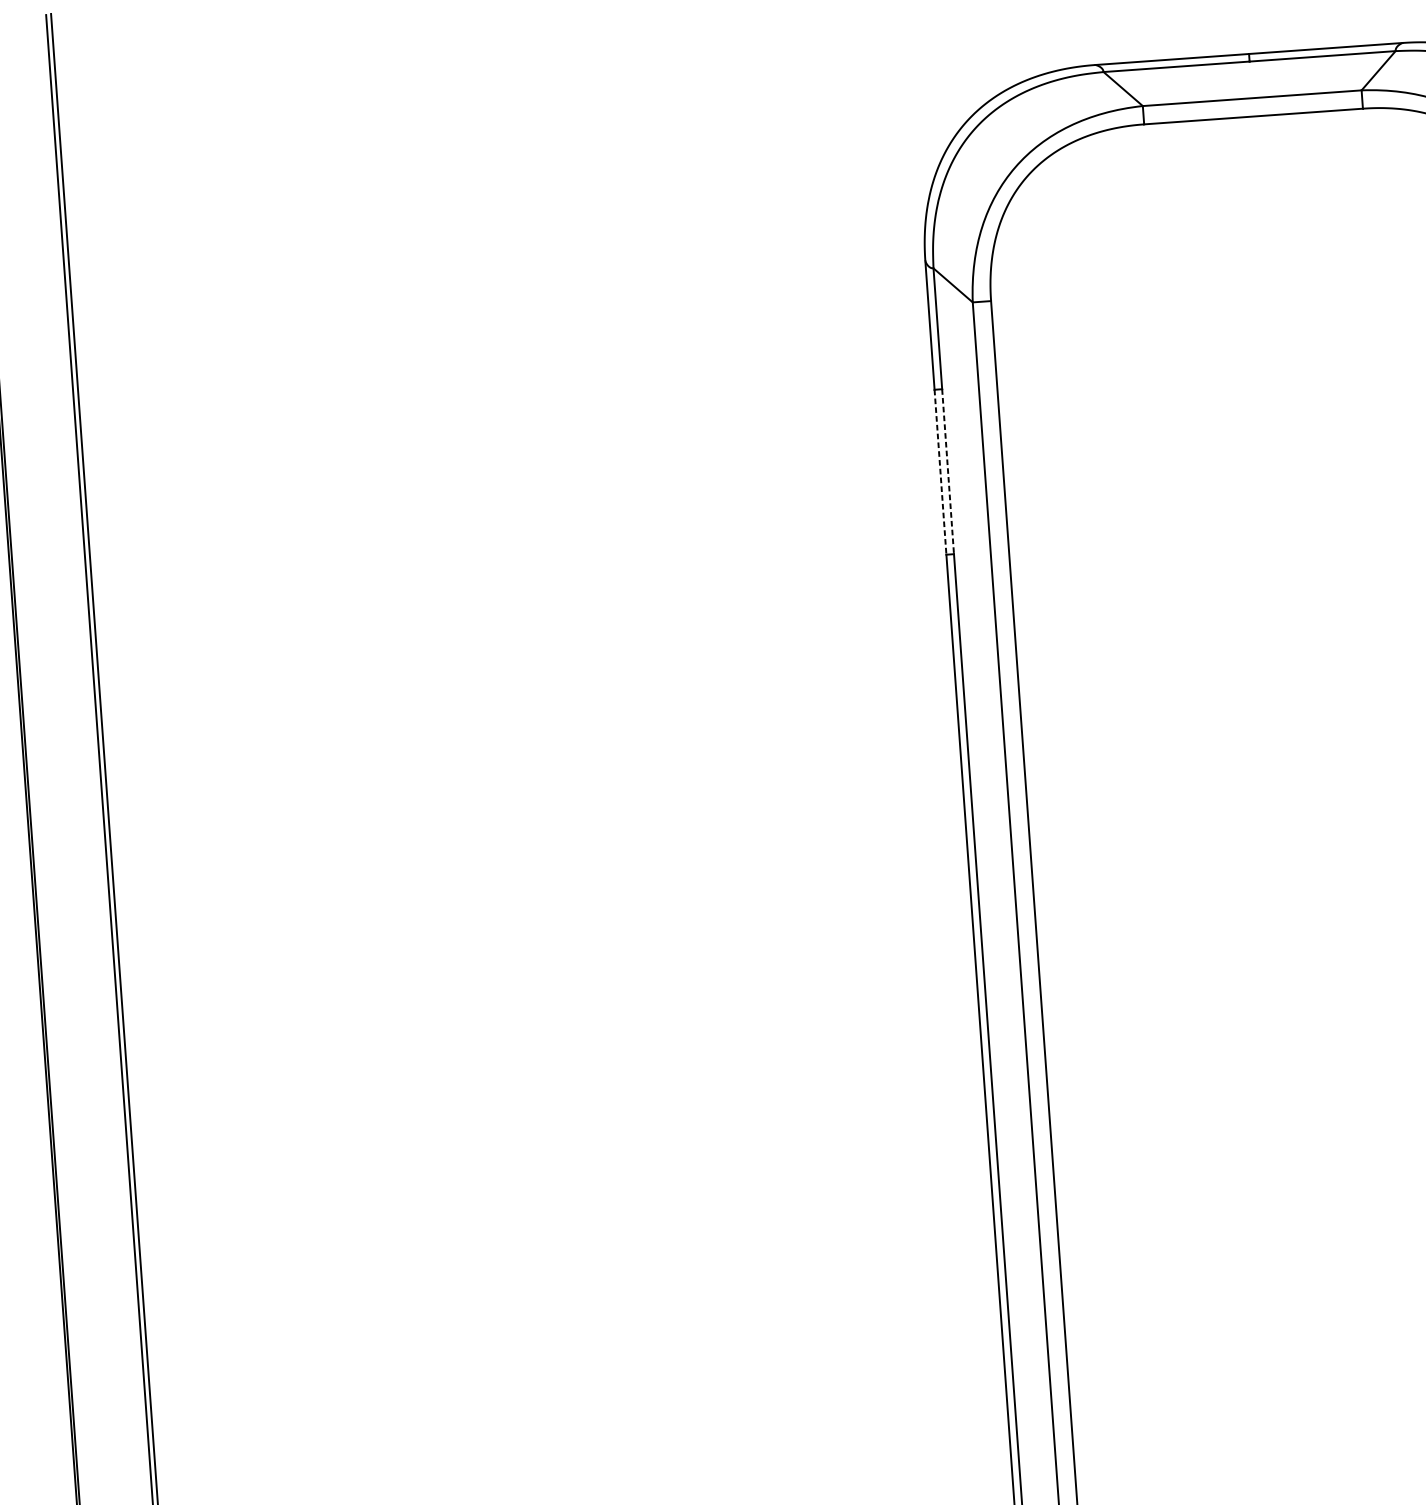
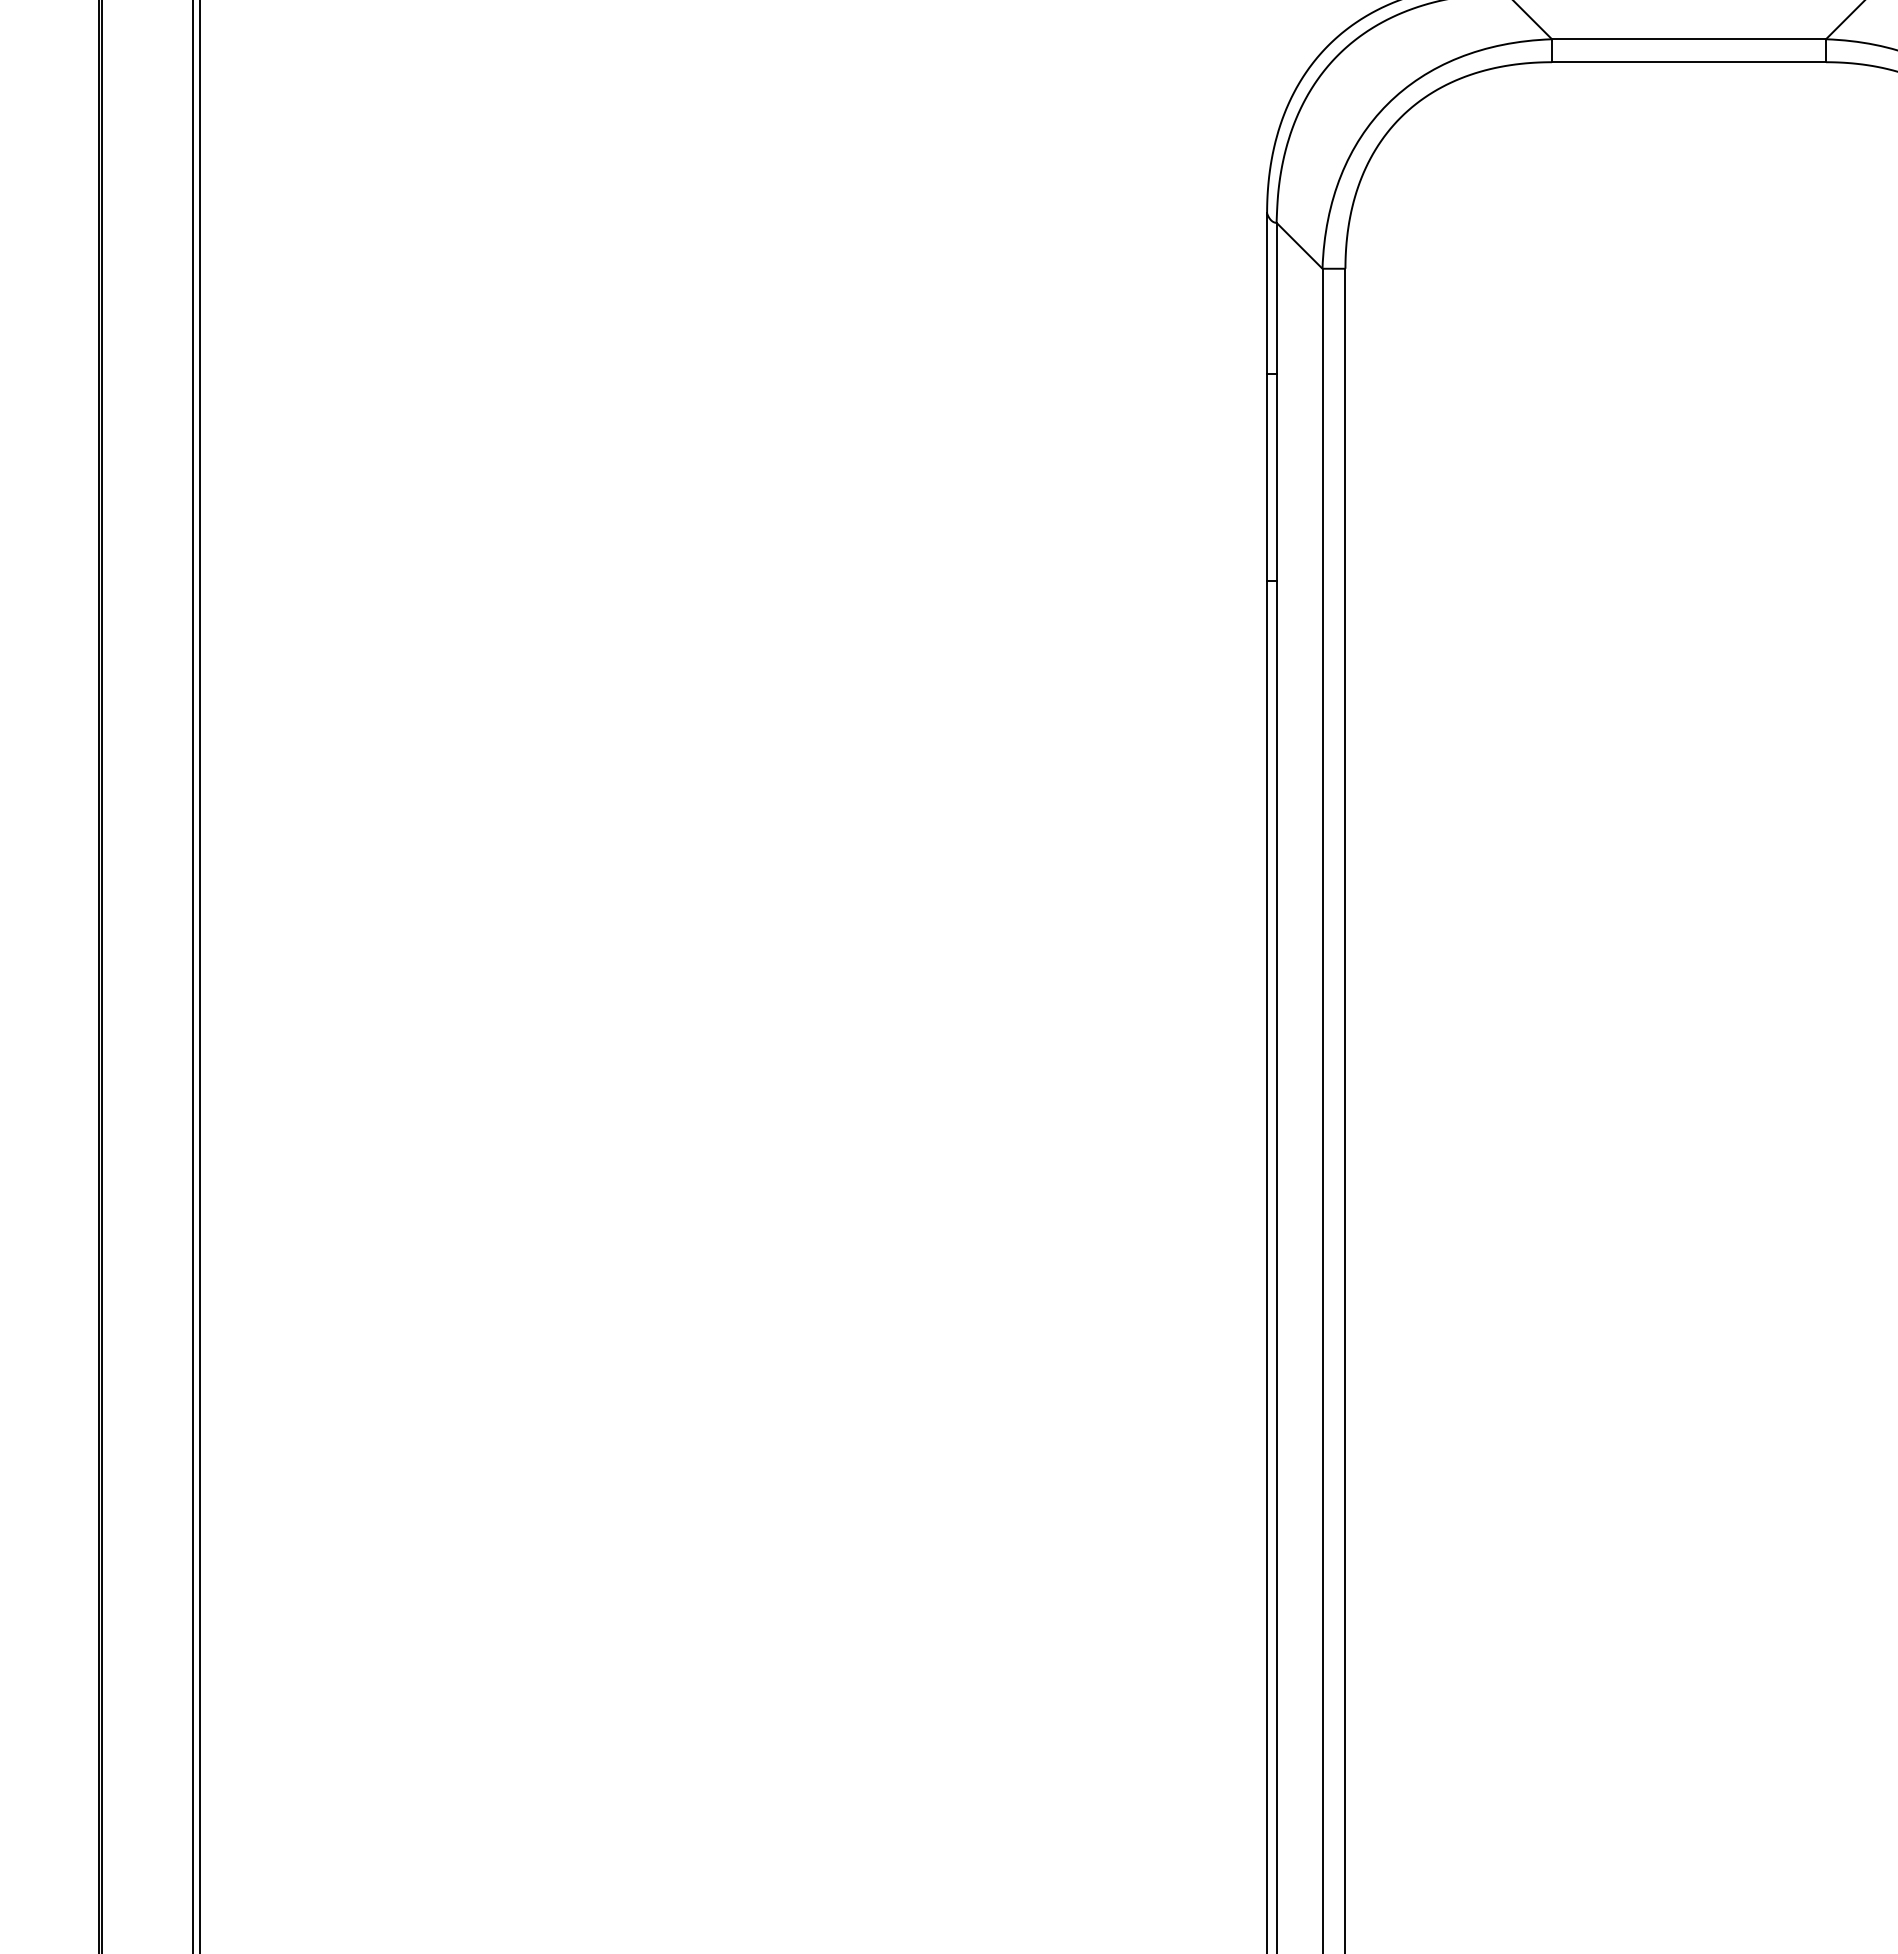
line: (948, 472) -> (1276, 478), dashed -> solid
line: (940, 473) -> (1267, 478), dashed -> solid

